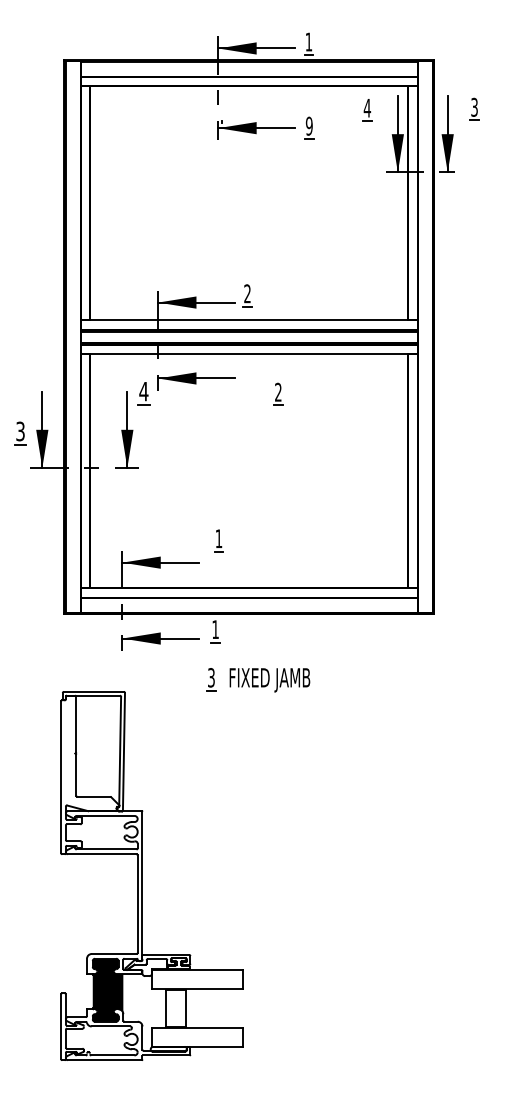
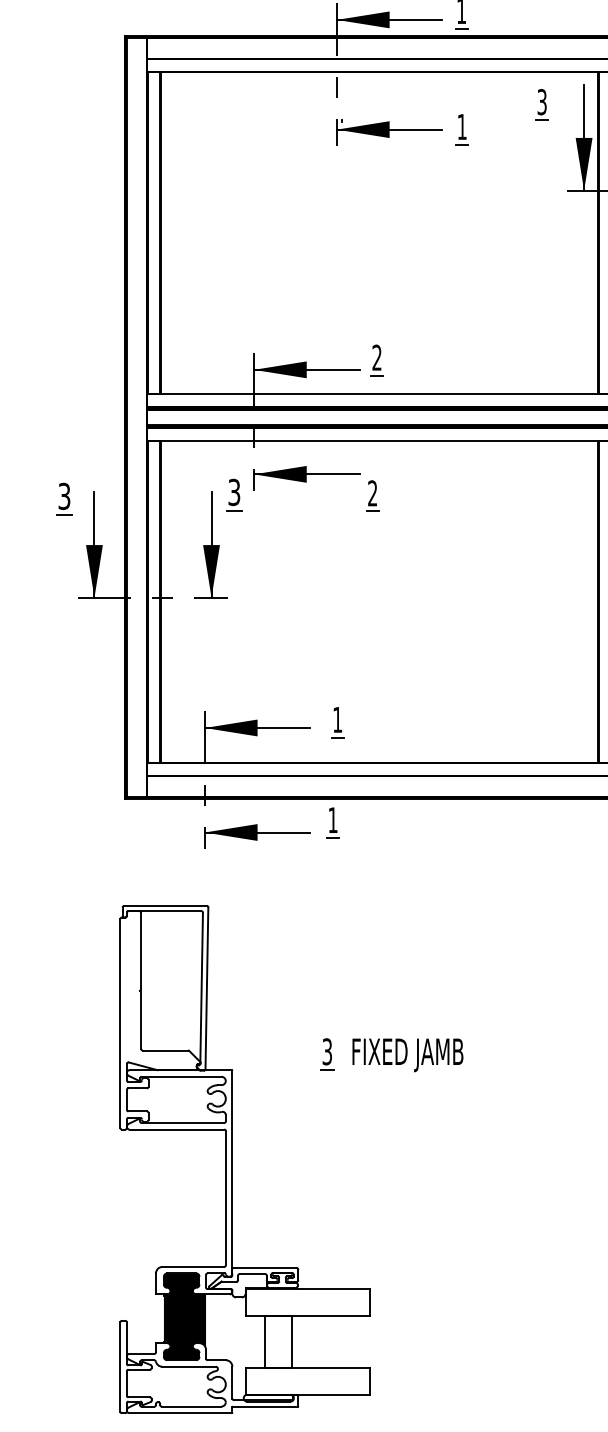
text: (367, 107) -> (542, 101), 4 -> 3
text: (308, 125) -> (461, 125), 9 -> 1
text: (143, 391) -> (233, 492), 4 -> 3
part: (278, 393) -> (372, 495), moved
part: (20, 433) -> (64, 499), moved
part: (218, 540) -> (337, 722), moved
part: (258, 680) -> (392, 1055), moved

